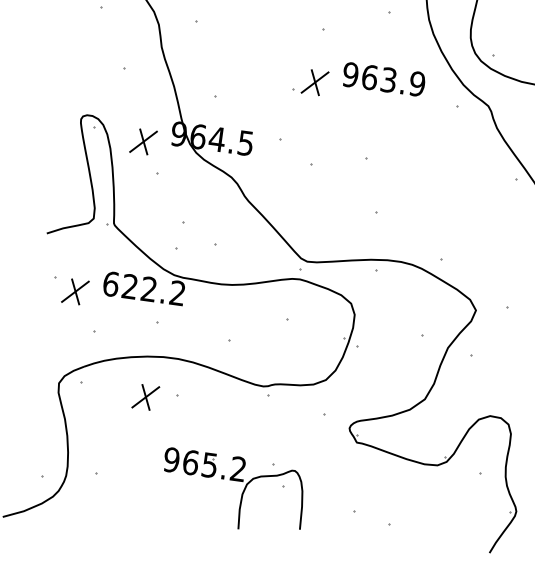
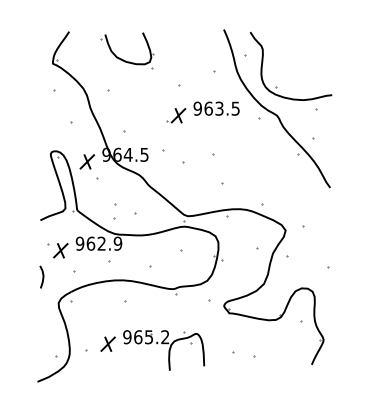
text: (417, 83) -> (235, 108), 963.9 -> 963.5
text: (143, 288) -> (98, 243), 622.2 -> 962.9
line: (36, 332) -> (42, 276), added
part: (144, 395) -> (107, 343), moved

